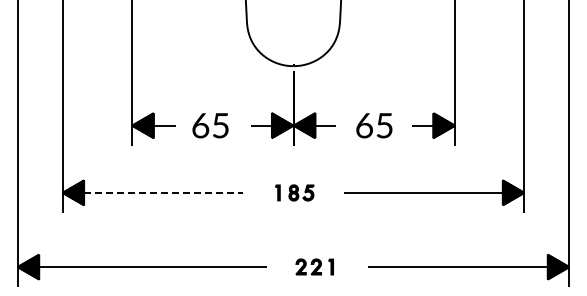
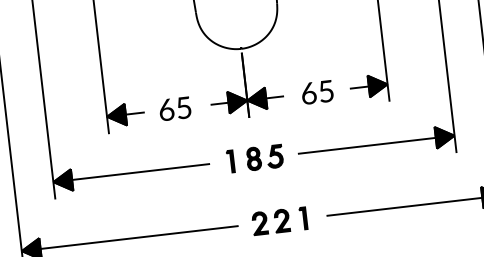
line: (164, 192) -> (141, 171), dashed -> solid
part: (294, 192) -> (254, 158), size x1.67
part: (314, 266) -> (279, 220), size x1.67

